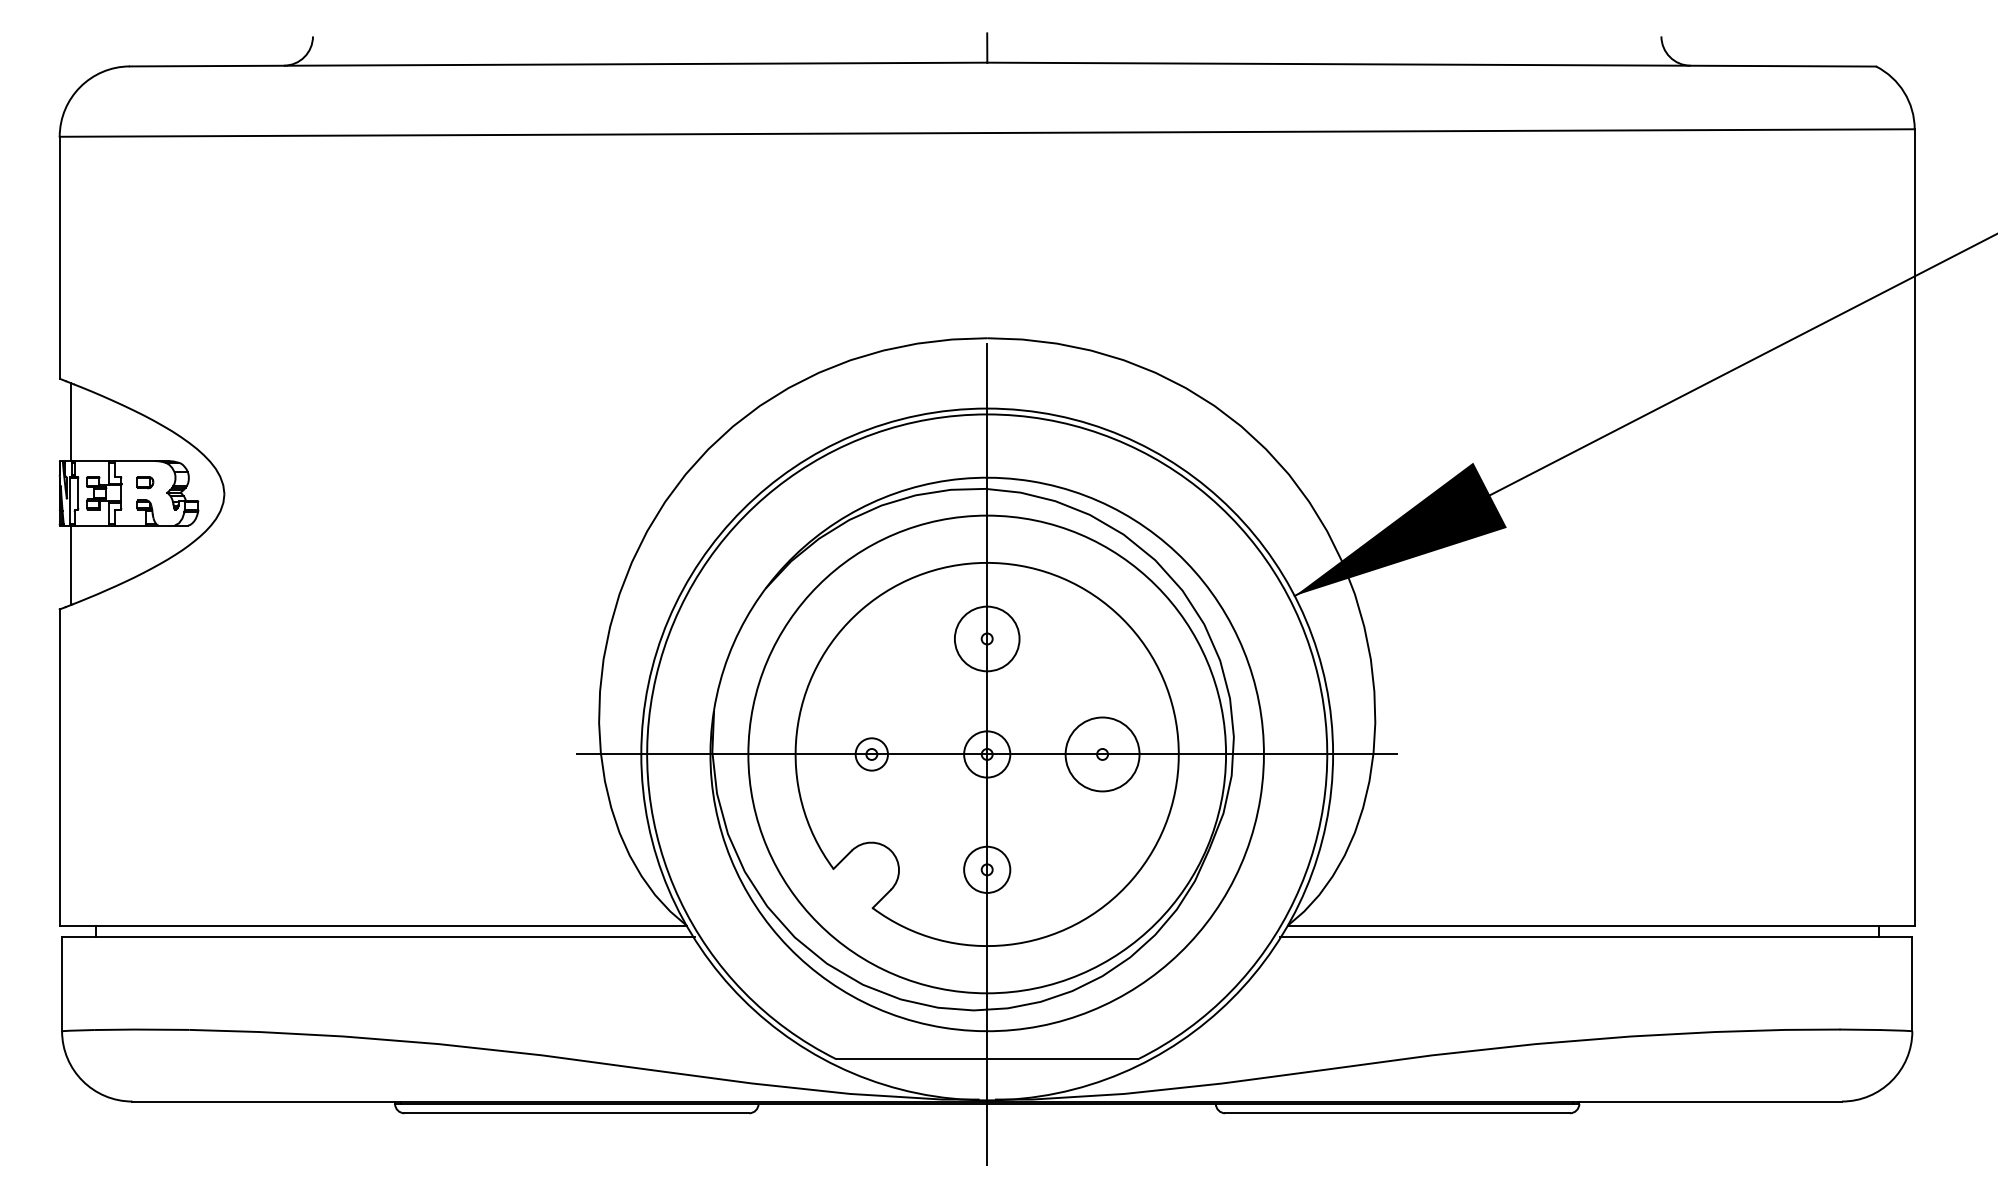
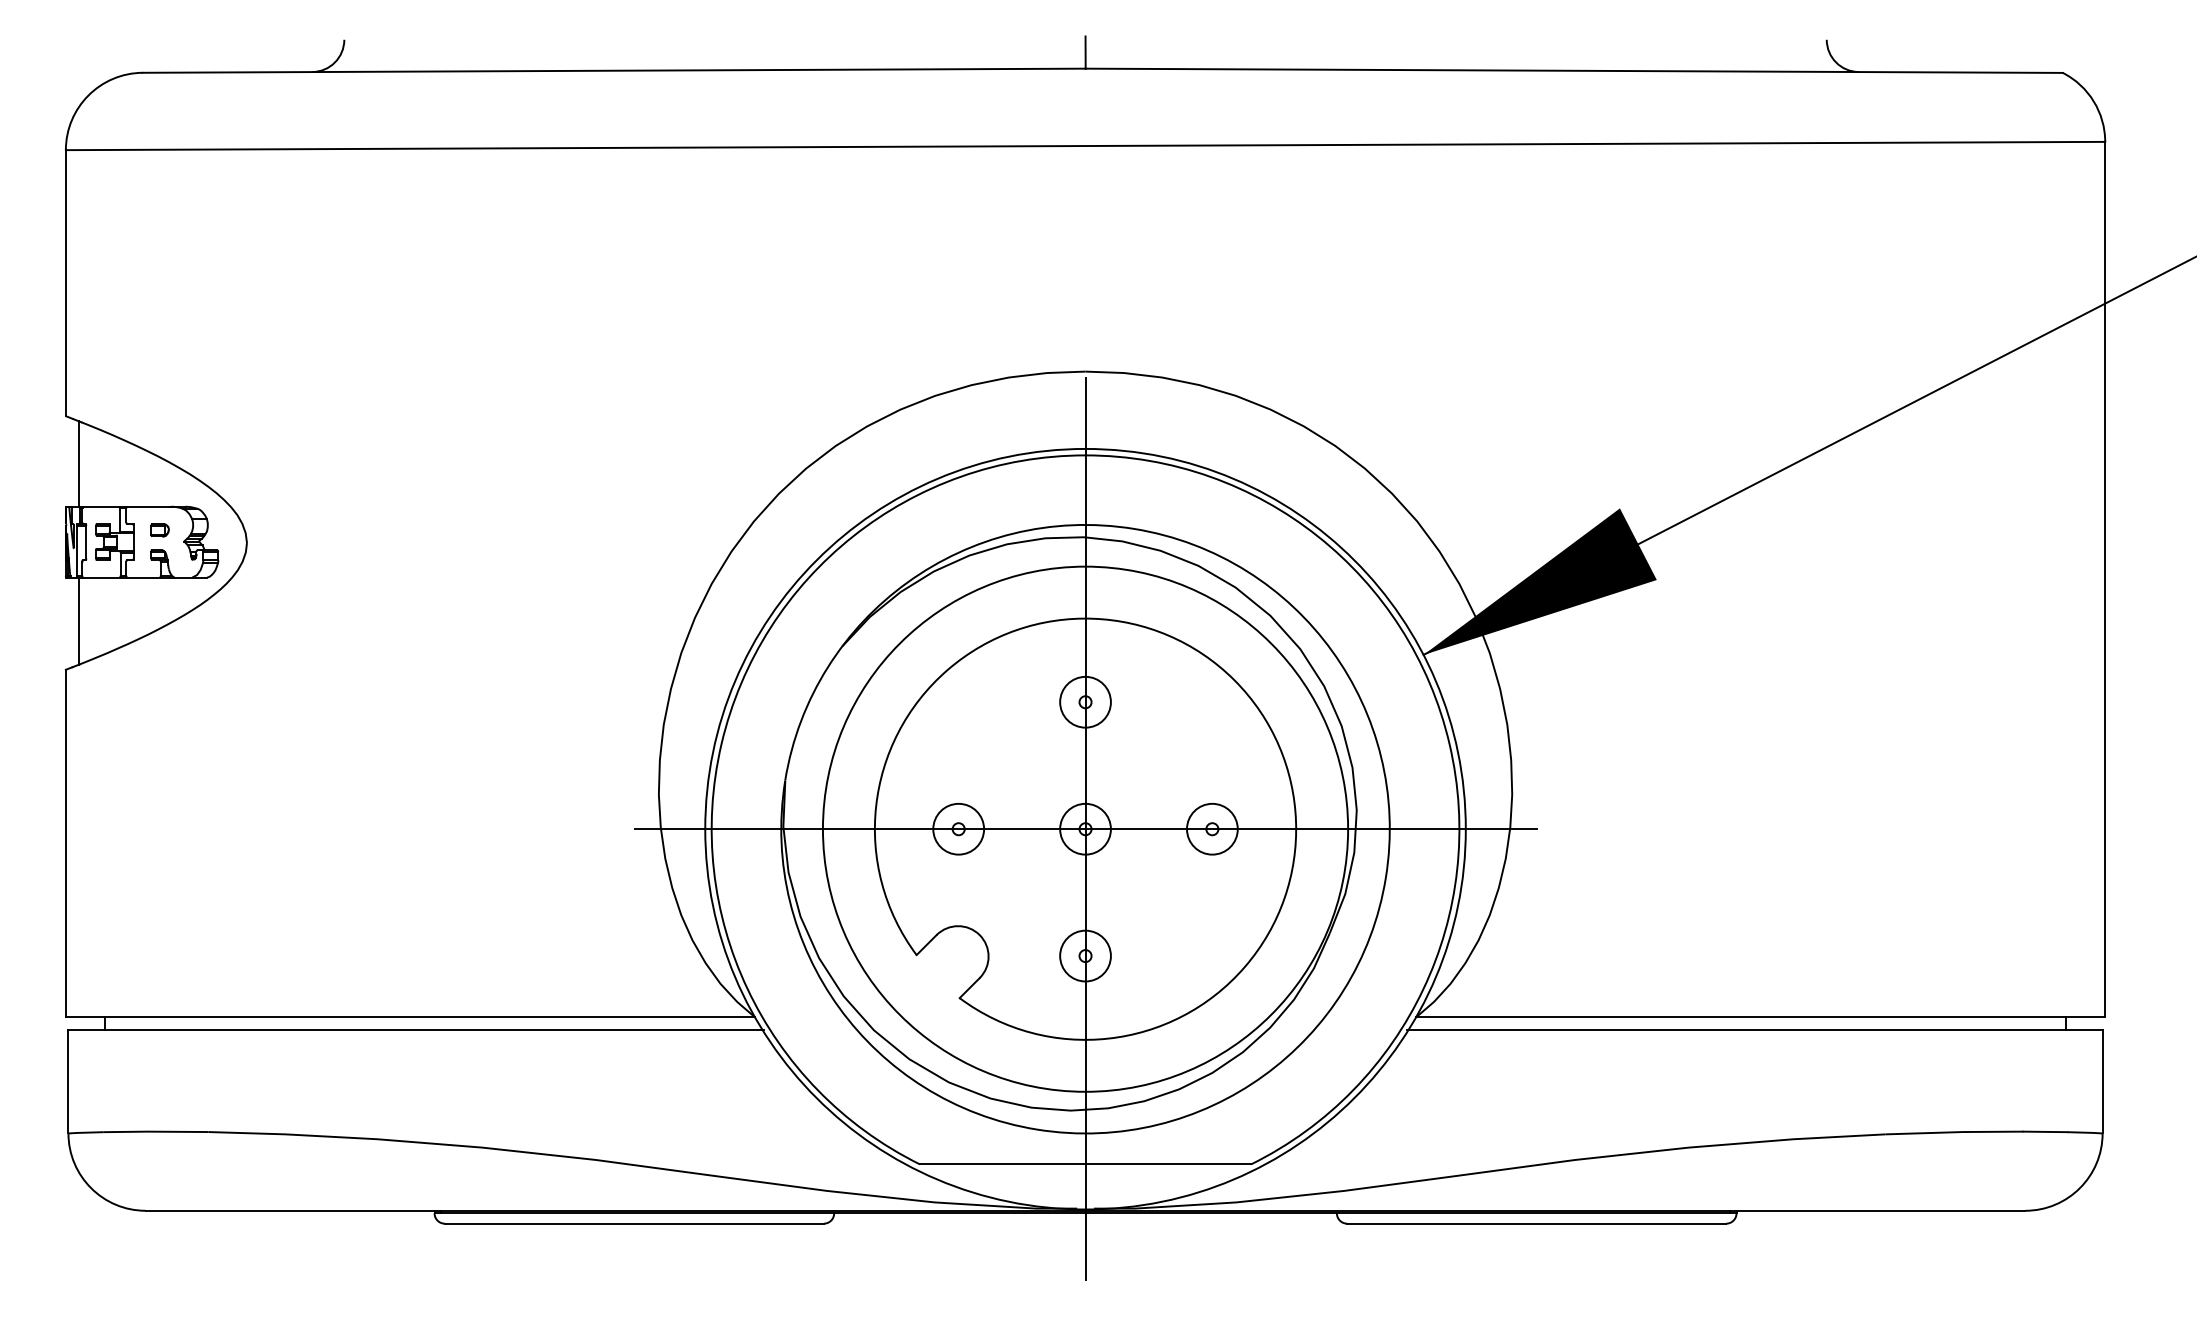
circle: (987, 638) -> (1085, 701), size x0.71
circle: (871, 753) -> (958, 828), size x1.43
circle: (1102, 753) -> (1212, 828), size x0.62

